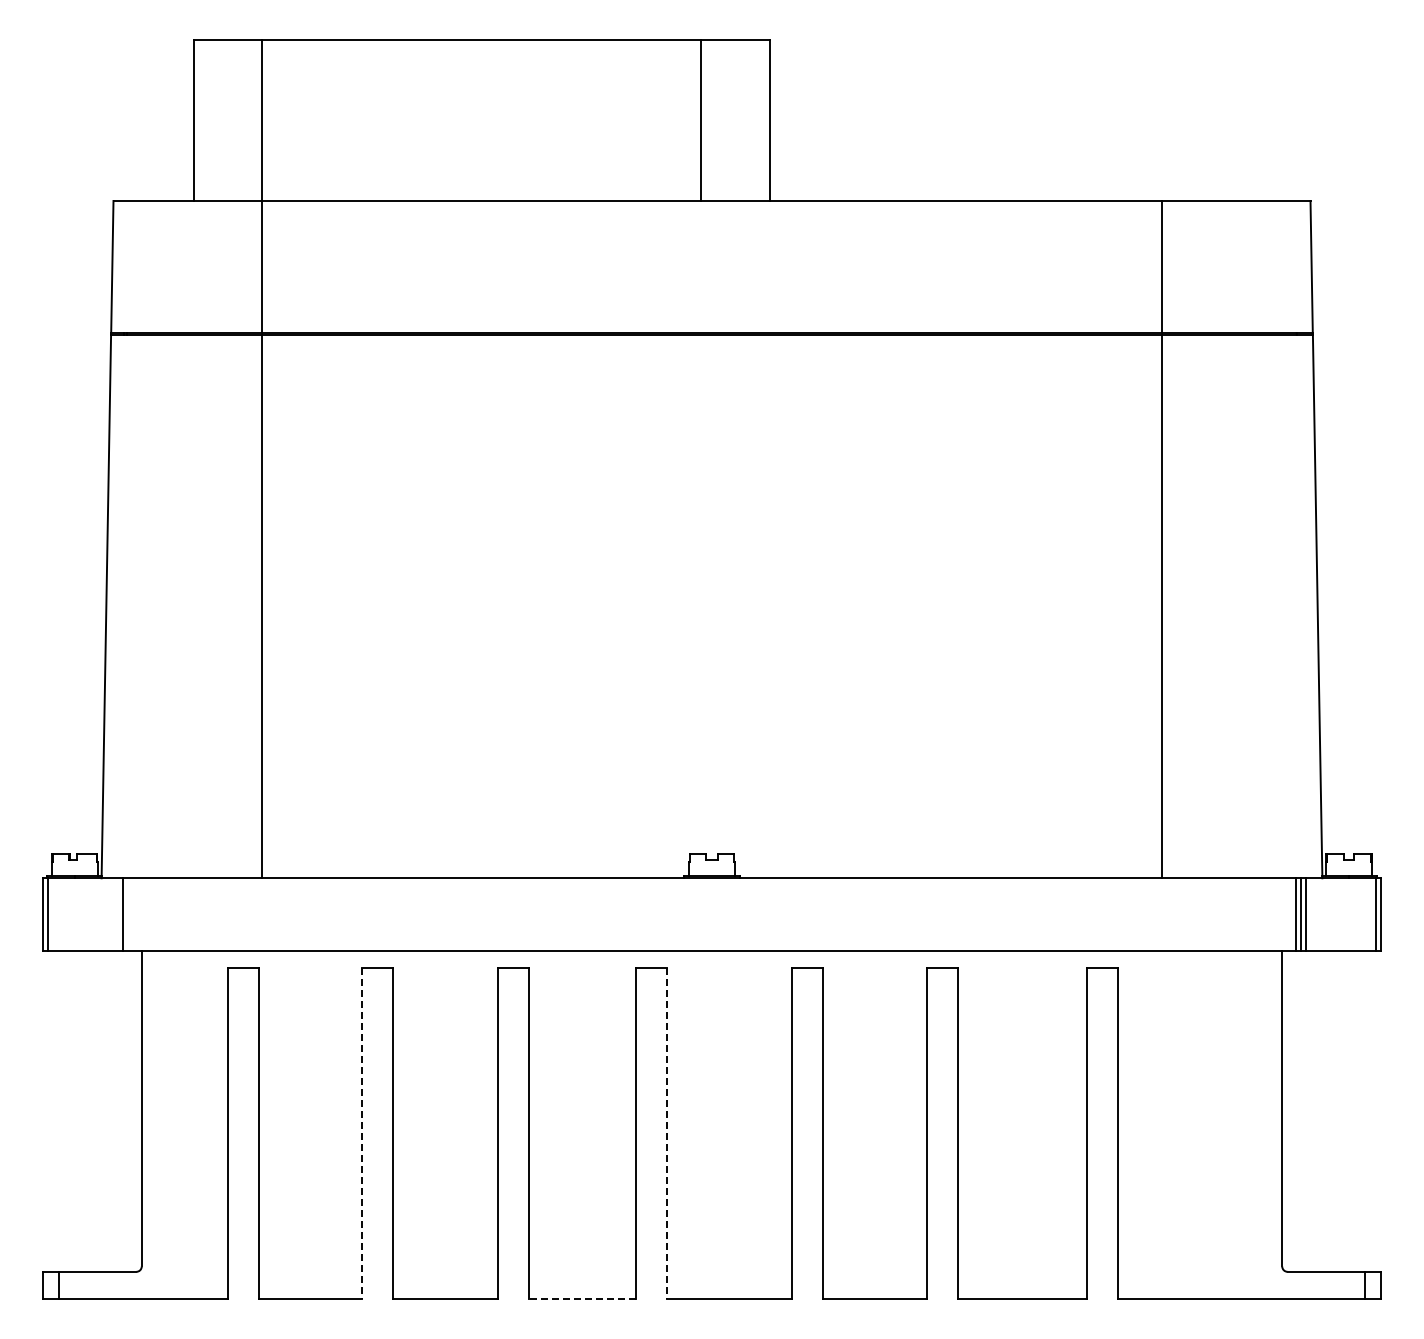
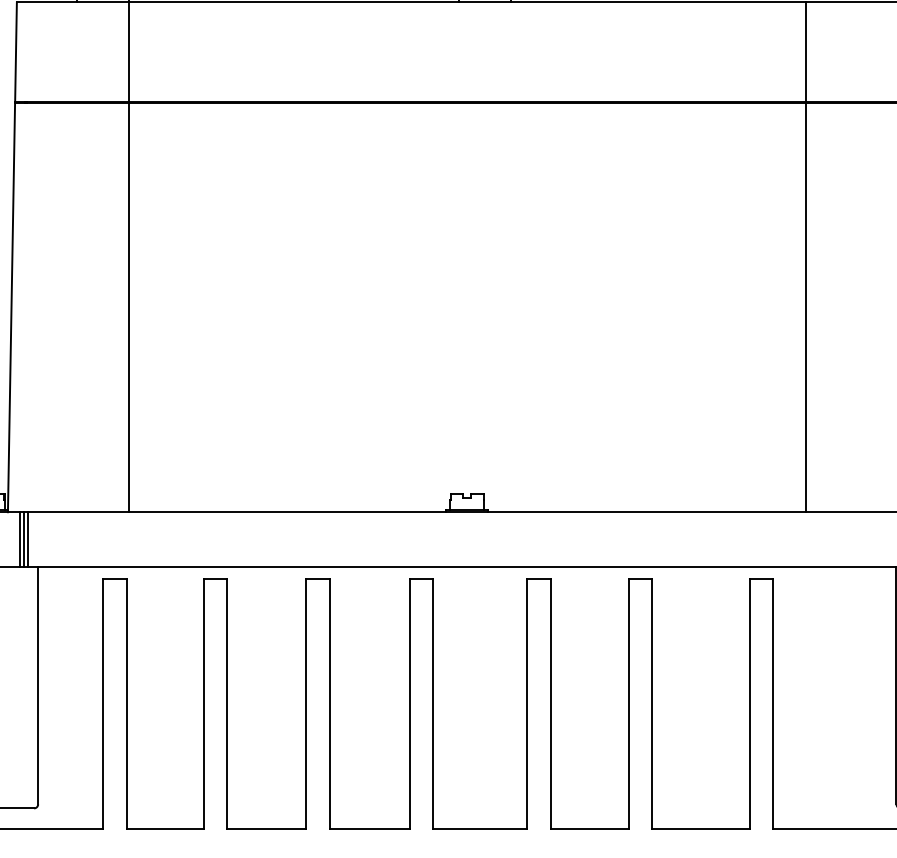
line: (117, 914) -> (19, 539), added
line: (128, 914) -> (28, 539), added
line: (361, 1133) -> (203, 704), dashed -> solid
line: (666, 1133) -> (433, 704), dashed -> solid
line: (581, 1298) -> (369, 828), dashed -> solid

